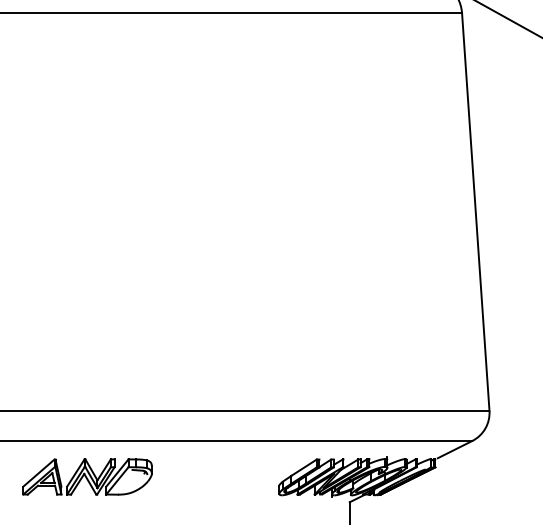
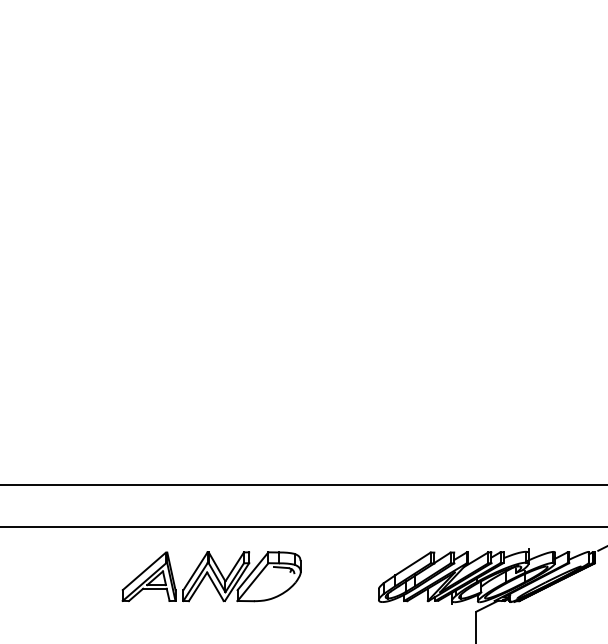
part: (87, 476) -> (211, 576), moved

